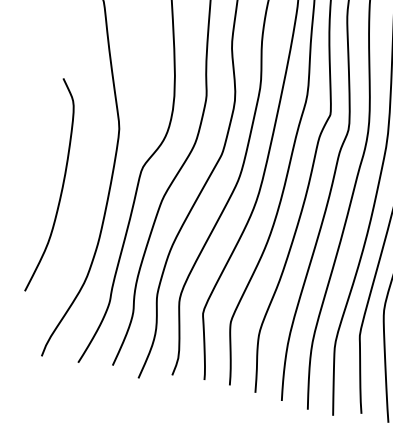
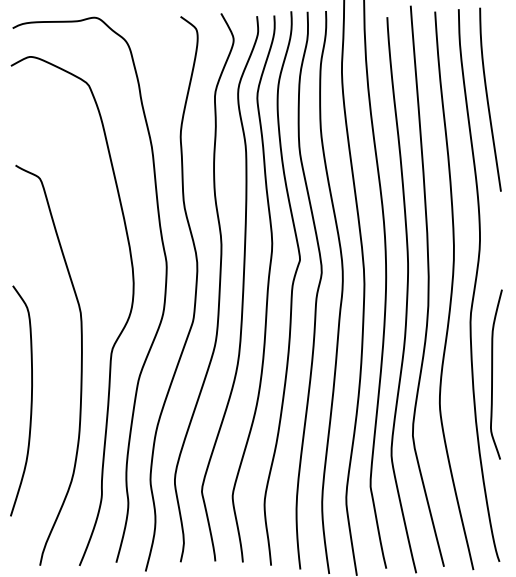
curve: (61, 187) -> (30, 400), moved

